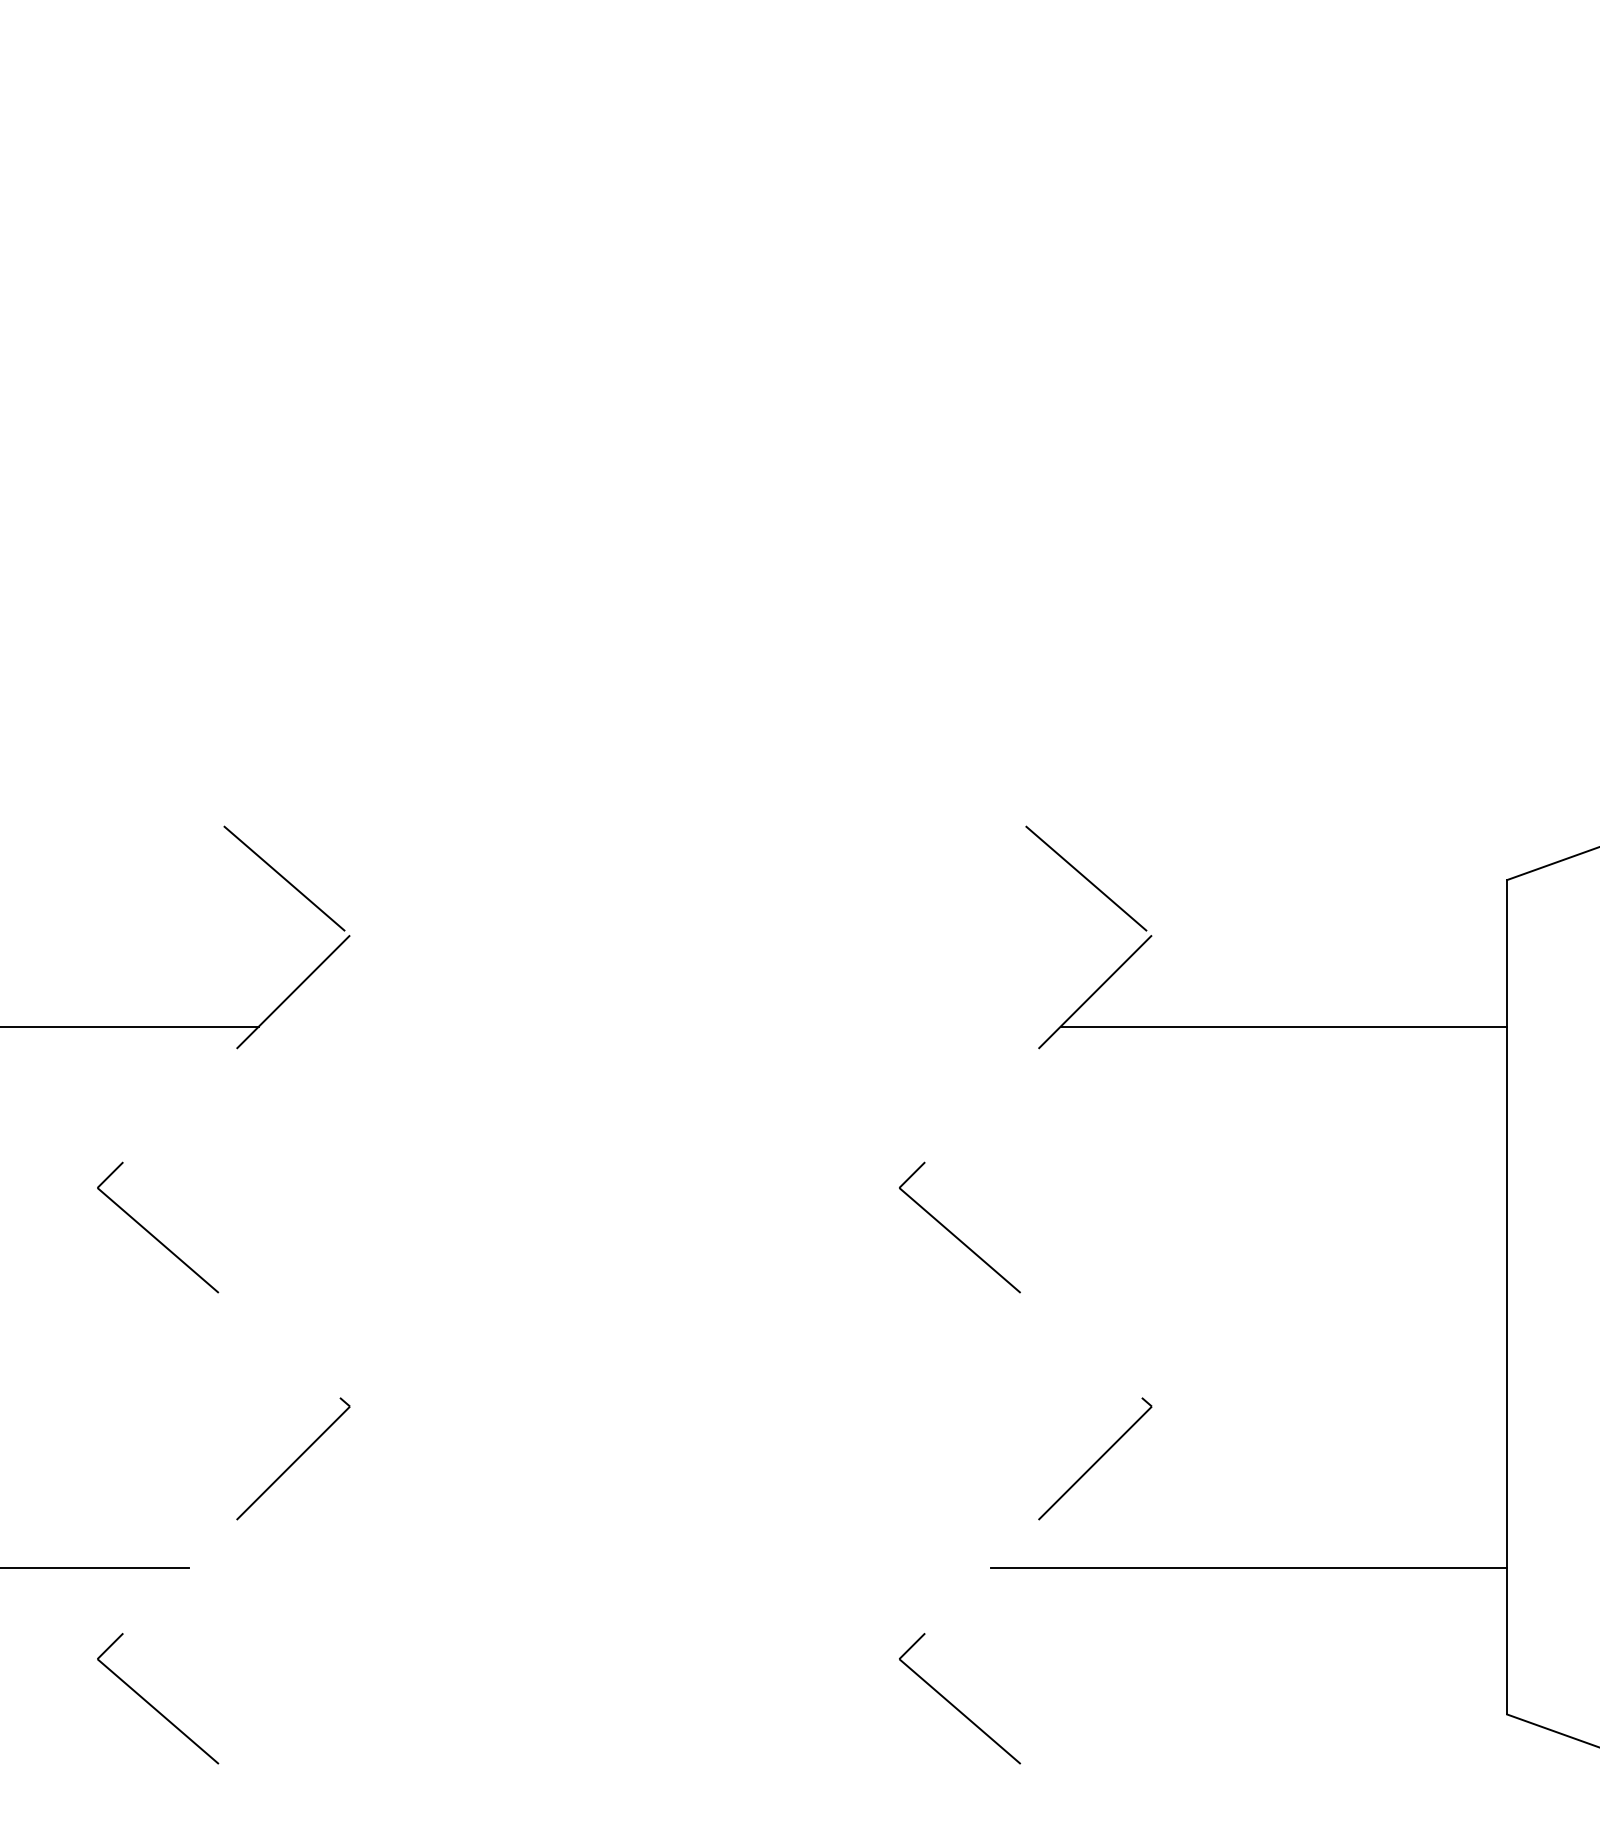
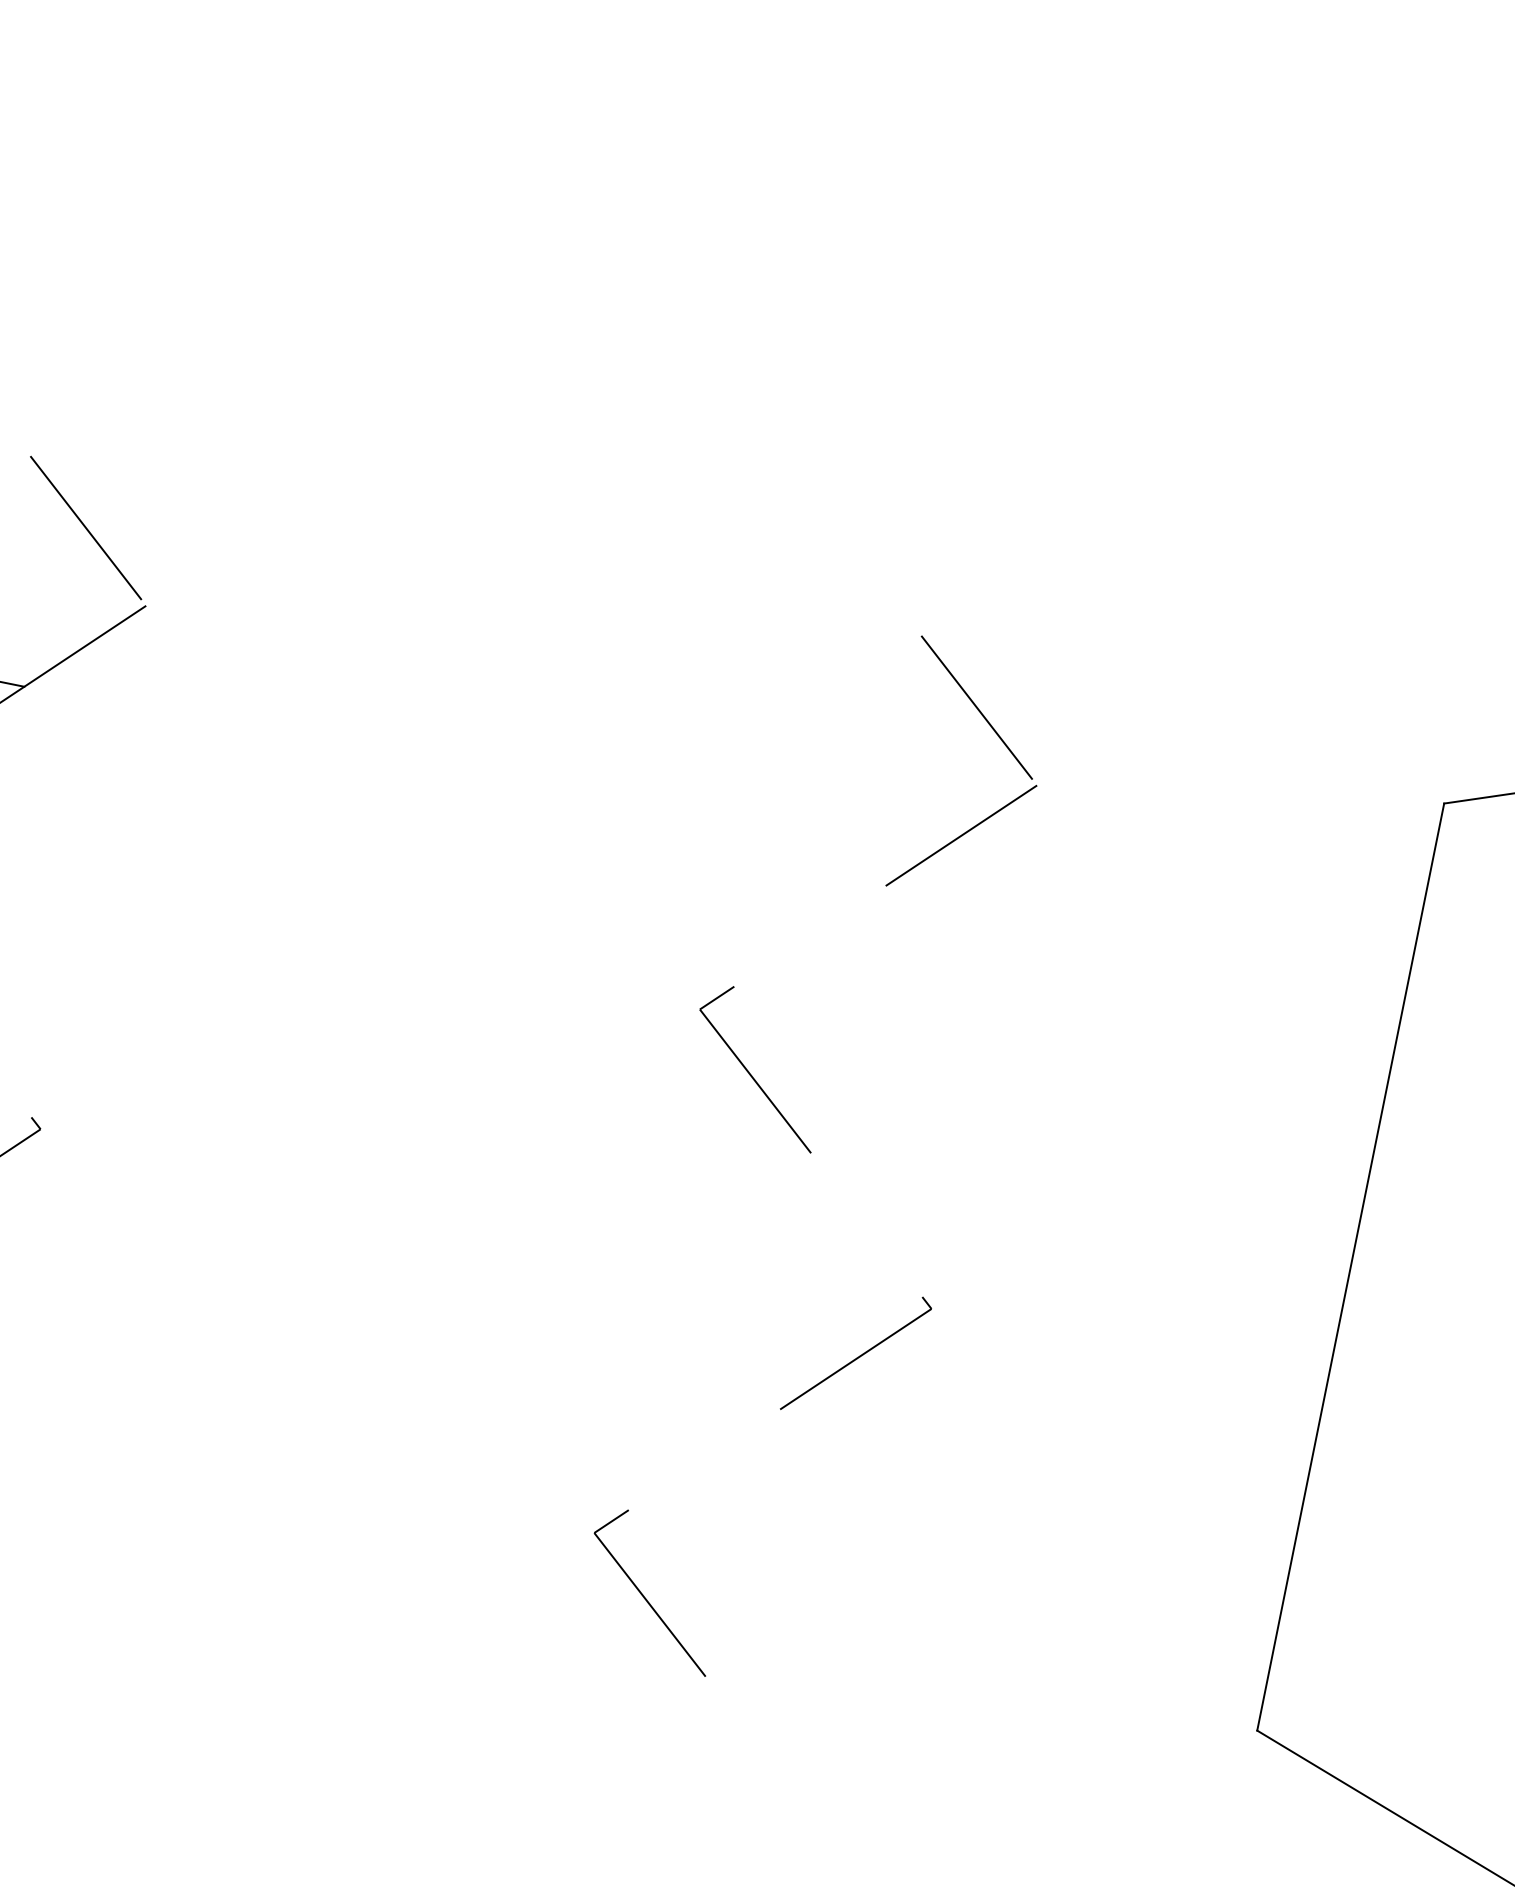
line: (1283, 1026) -> (1162, 916), removed
line: (1248, 1567) -> (1002, 1509), removed

